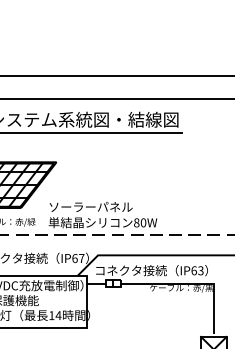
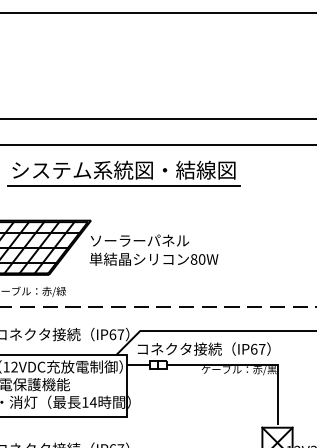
text: (102, 214) -> (153, 249), moved
text: (200, 270) -> (261, 348), IP63 -> IP67

